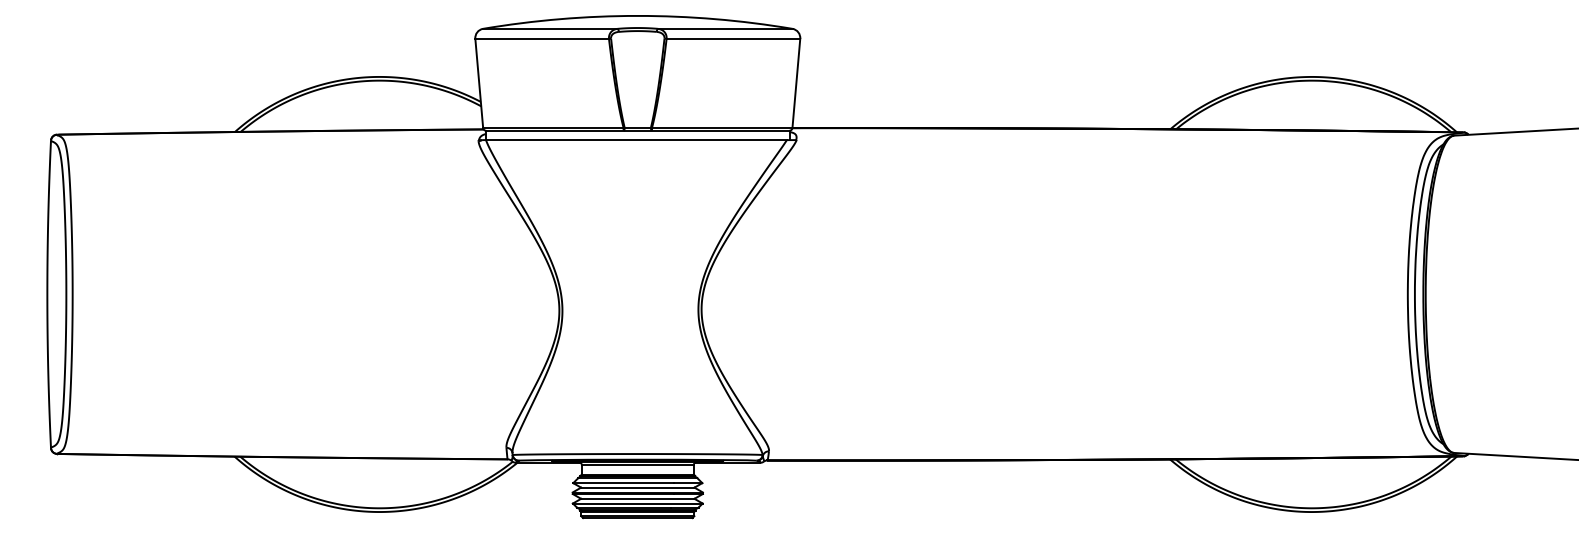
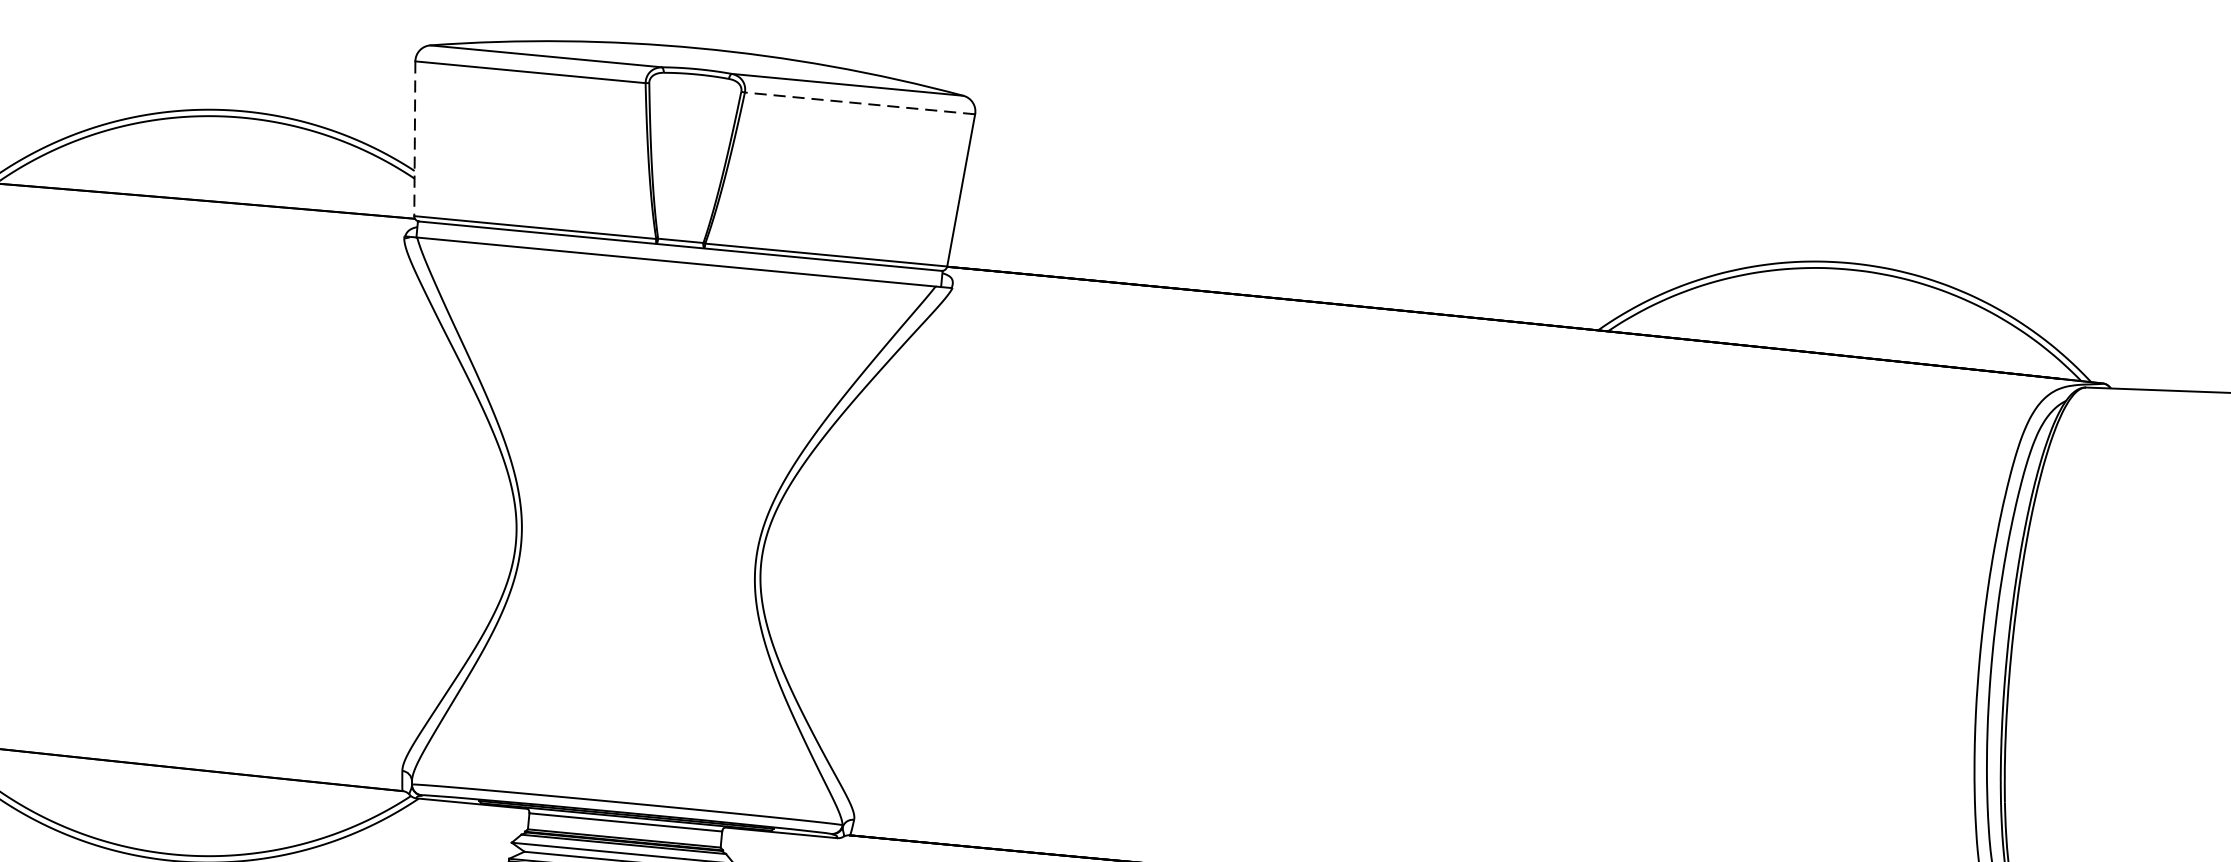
line: (733, 38) -> (860, 102), solid -> dashed
line: (479, 83) -> (415, 138), solid -> dashed

